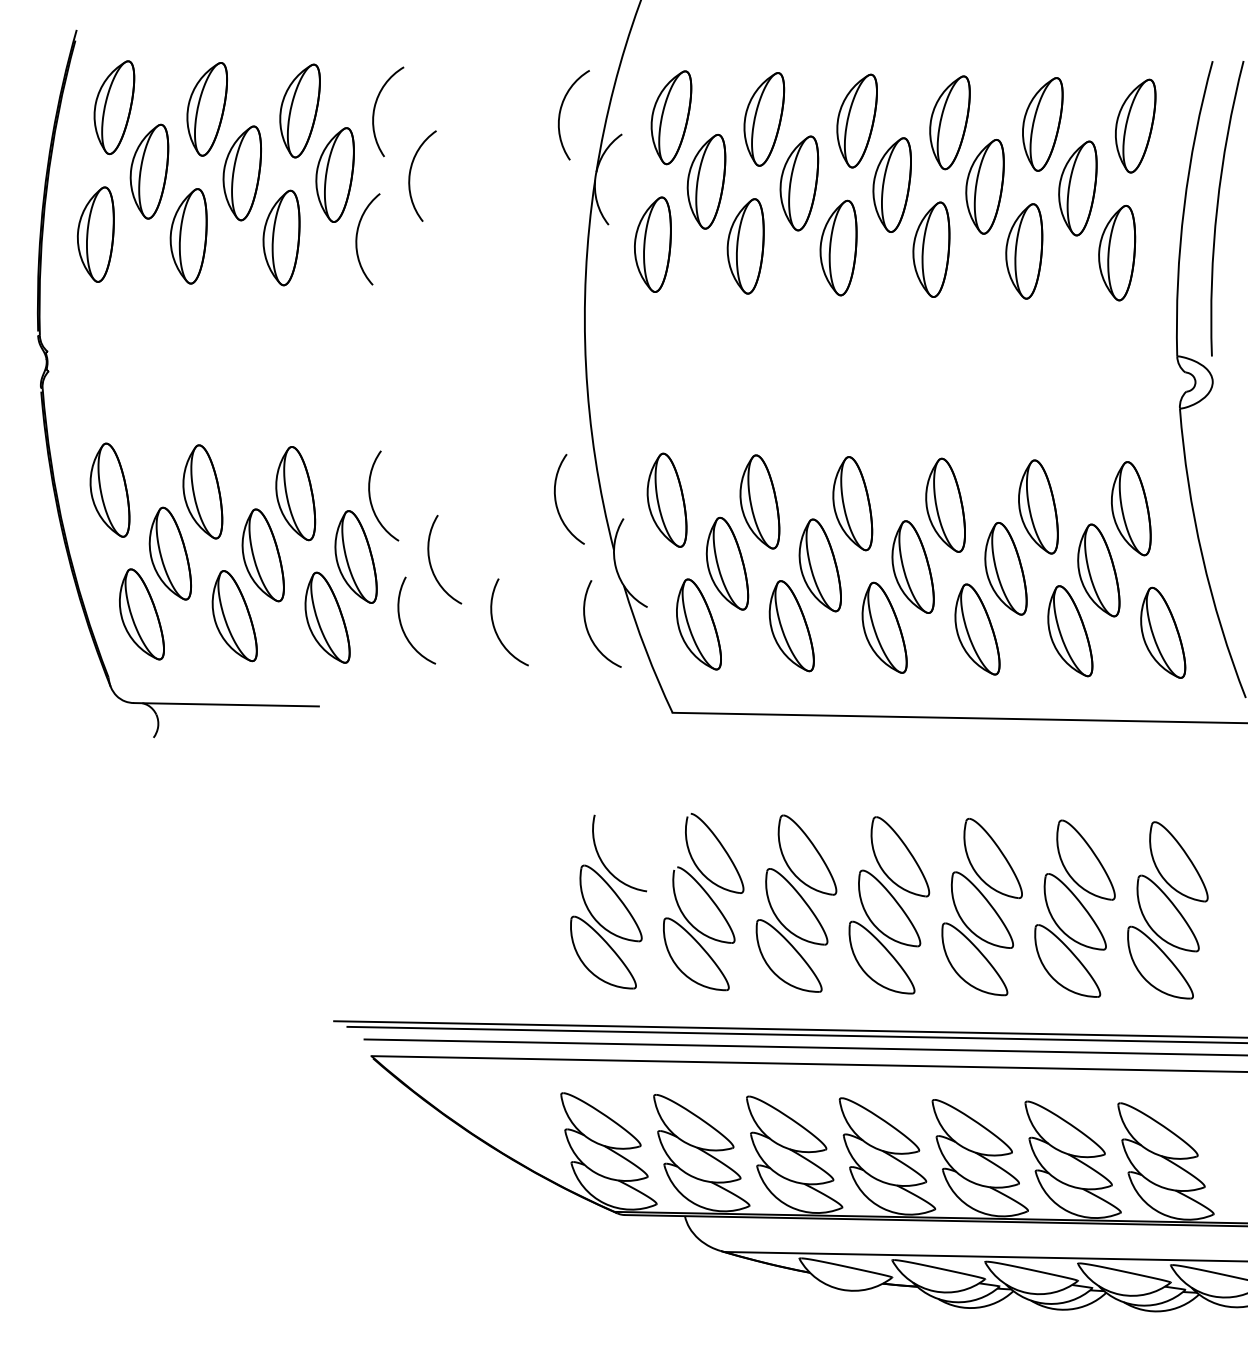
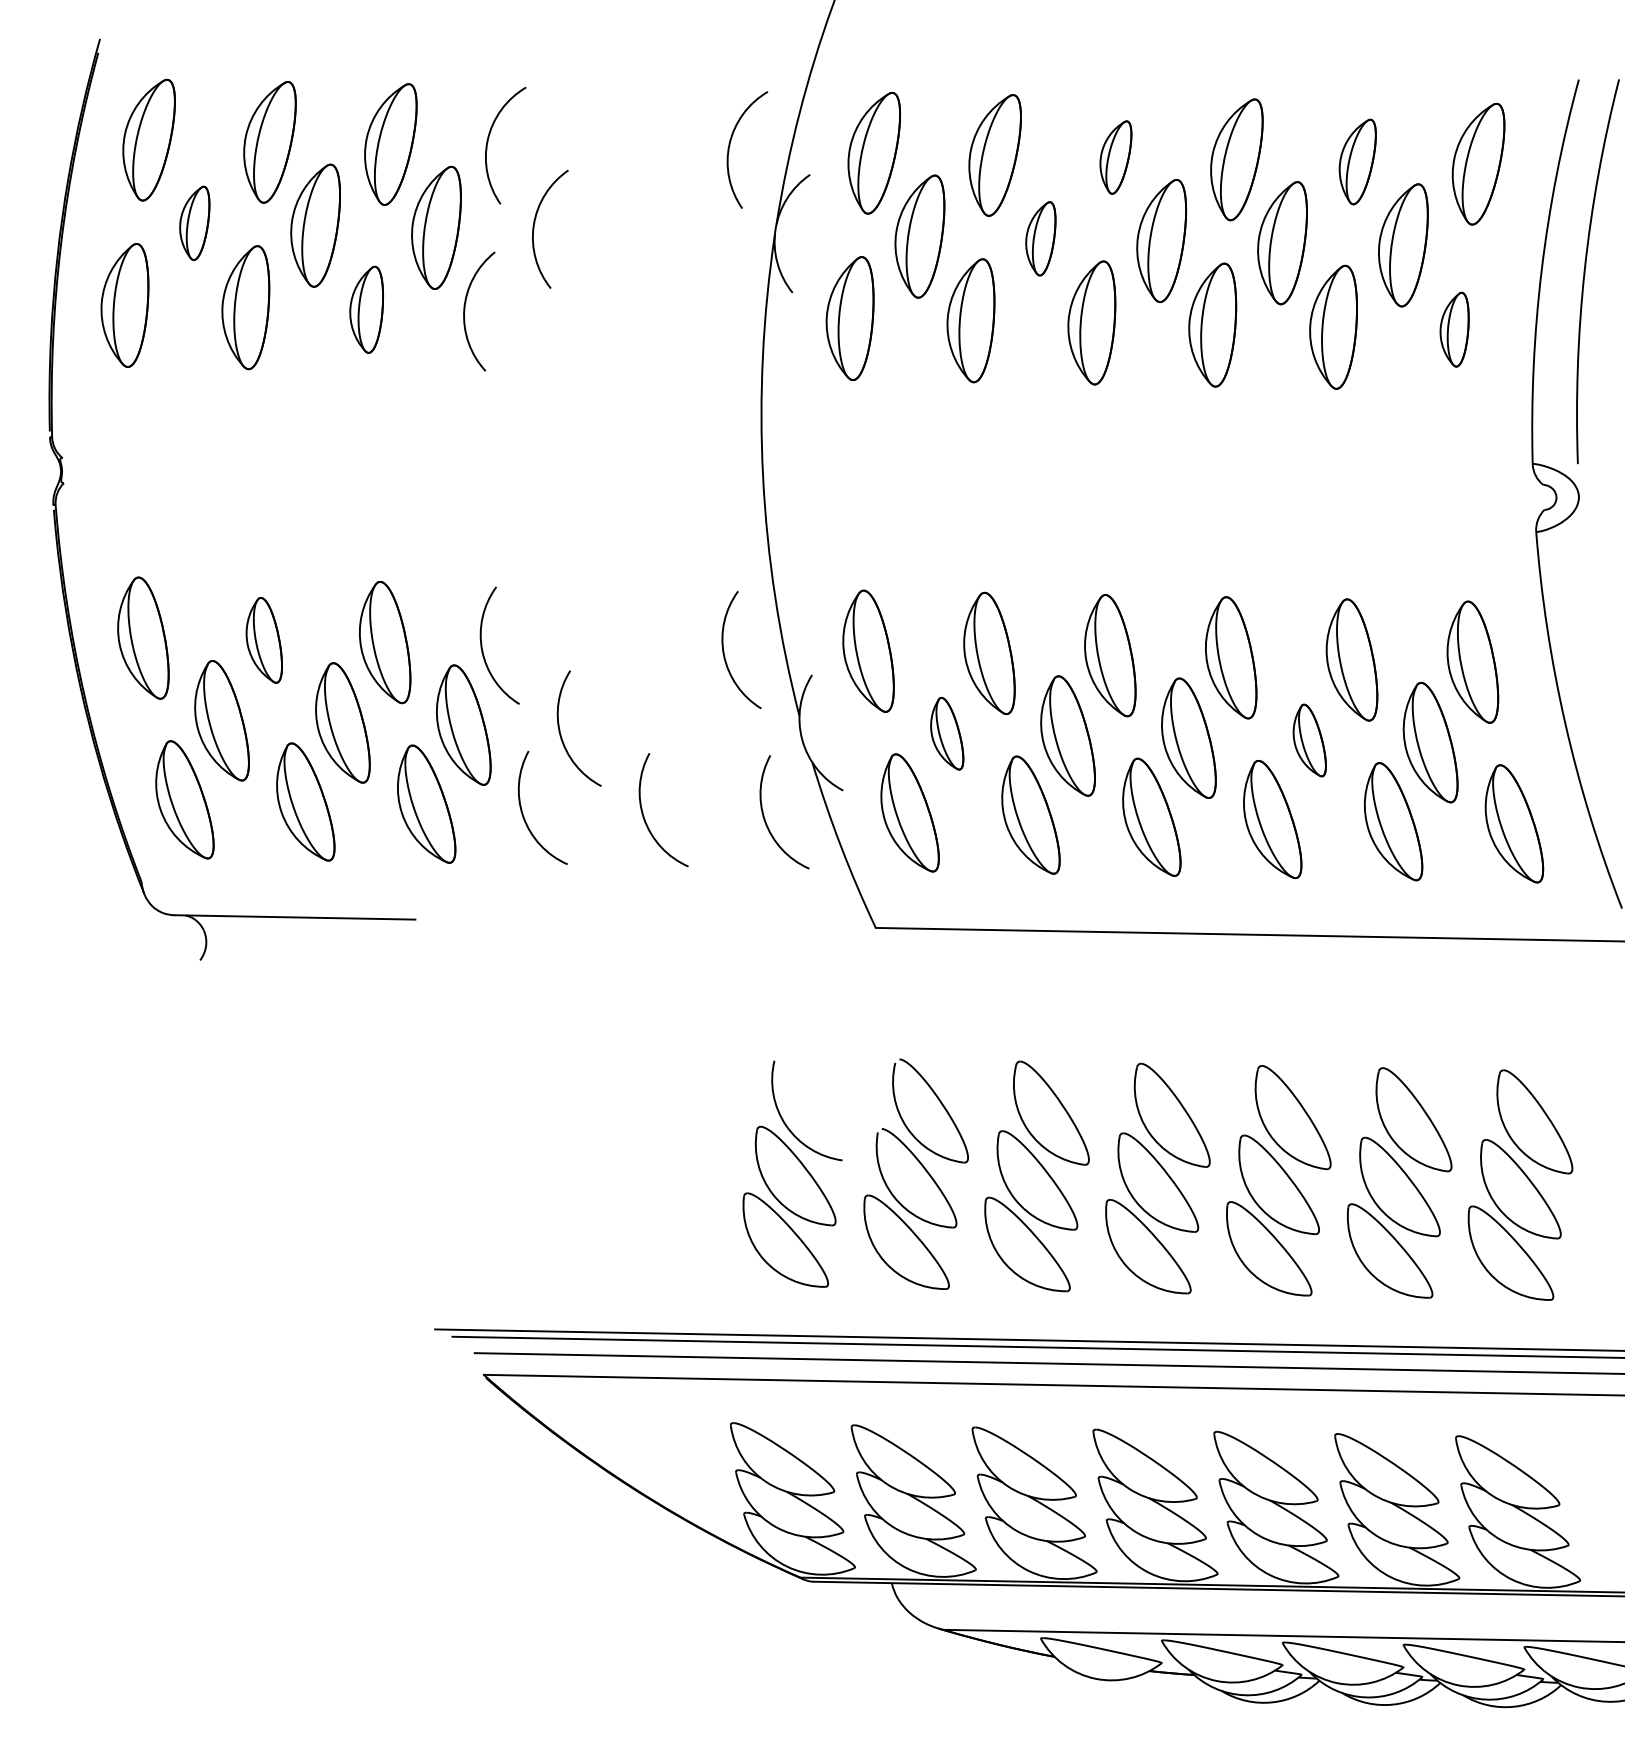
part: (856, 120) -> (1115, 156), size x0.6
part: (1042, 124) -> (1357, 162), size x0.7
part: (149, 171) -> (194, 223), size x0.6
part: (799, 183) -> (1040, 238), size x0.6
part: (281, 237) -> (366, 309), size x0.7
part: (1117, 253) -> (1454, 329), size x0.6
part: (202, 491) -> (263, 639), size x0.7
part: (727, 563) -> (947, 733), size x0.6
part: (1005, 568) -> (1309, 740), size x0.6

